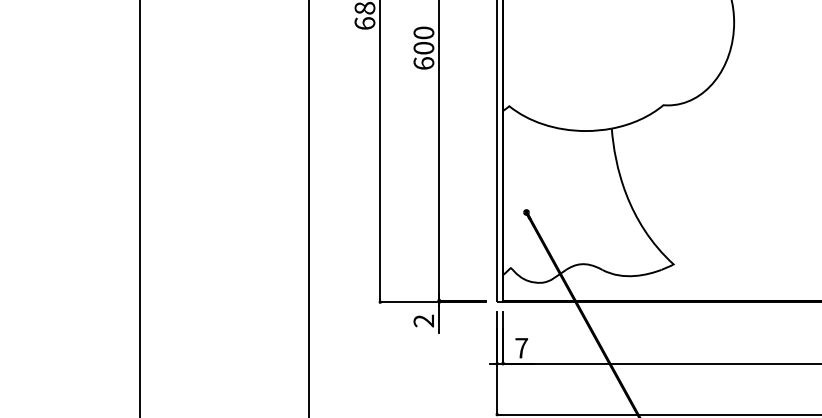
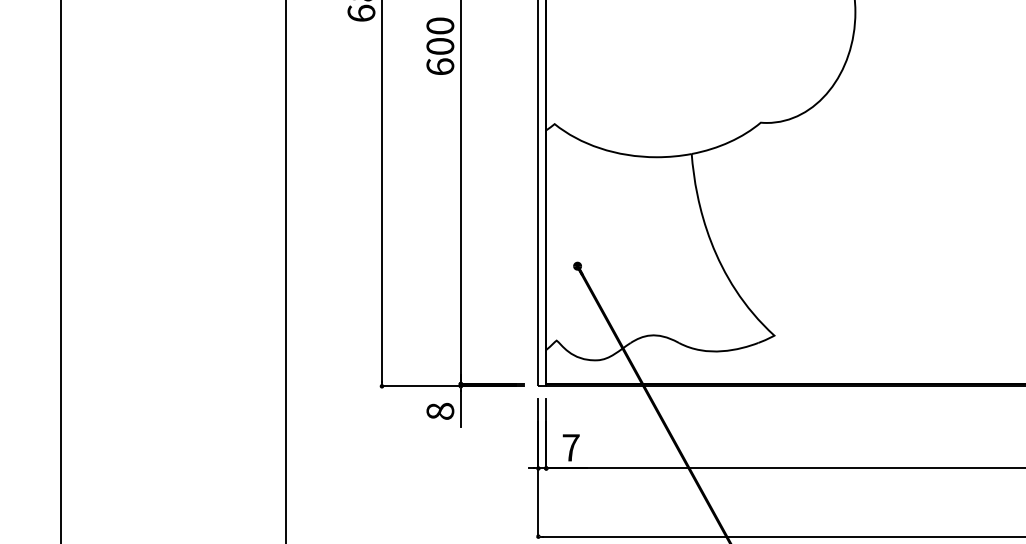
text: (423, 320) -> (439, 410), 2 -> 8

